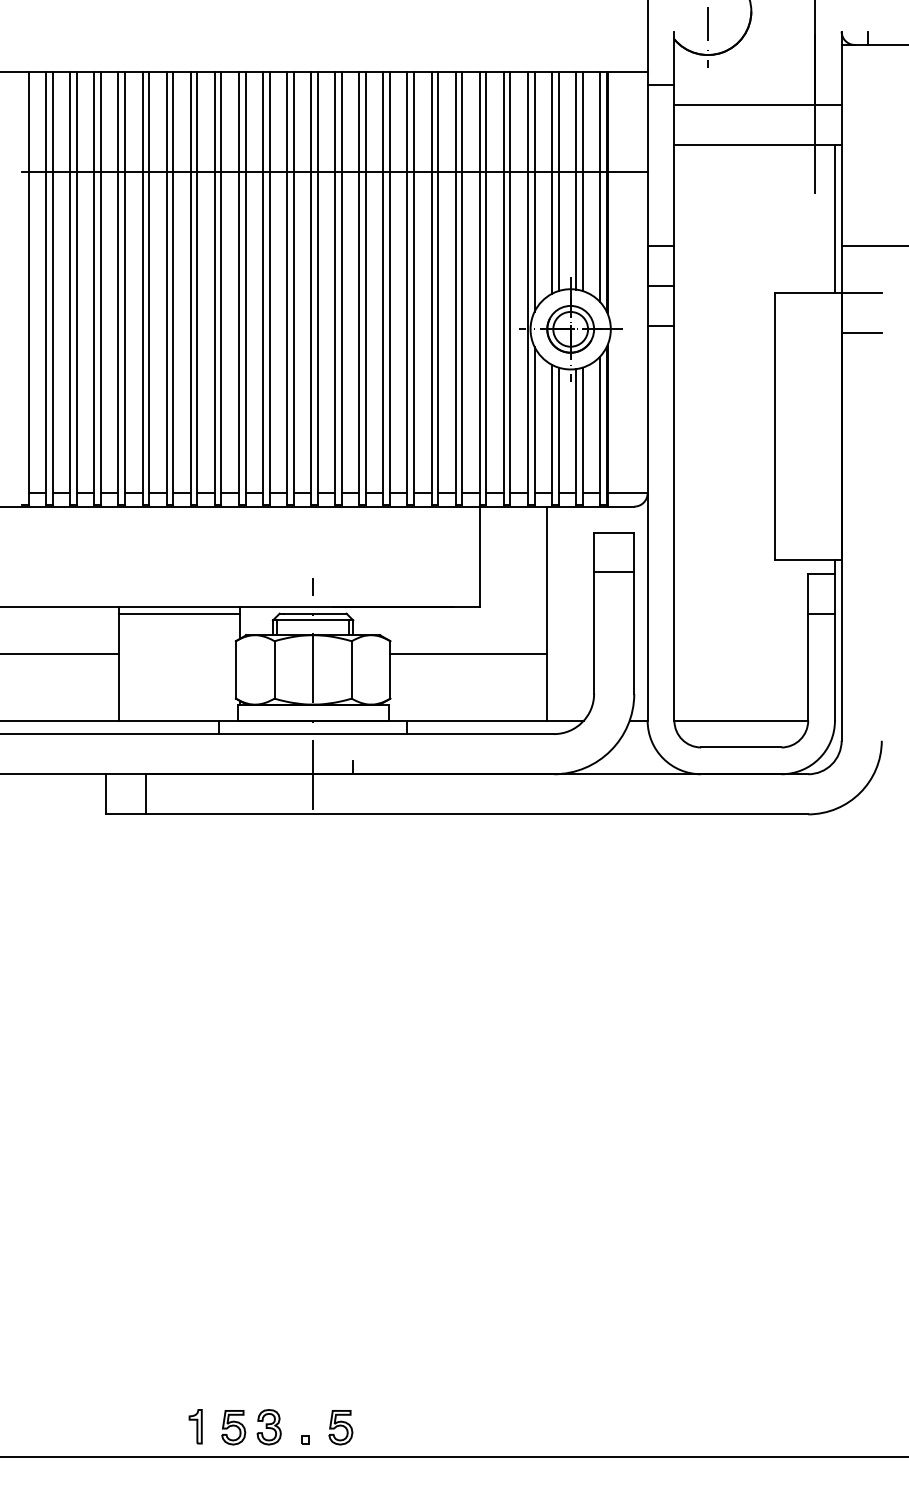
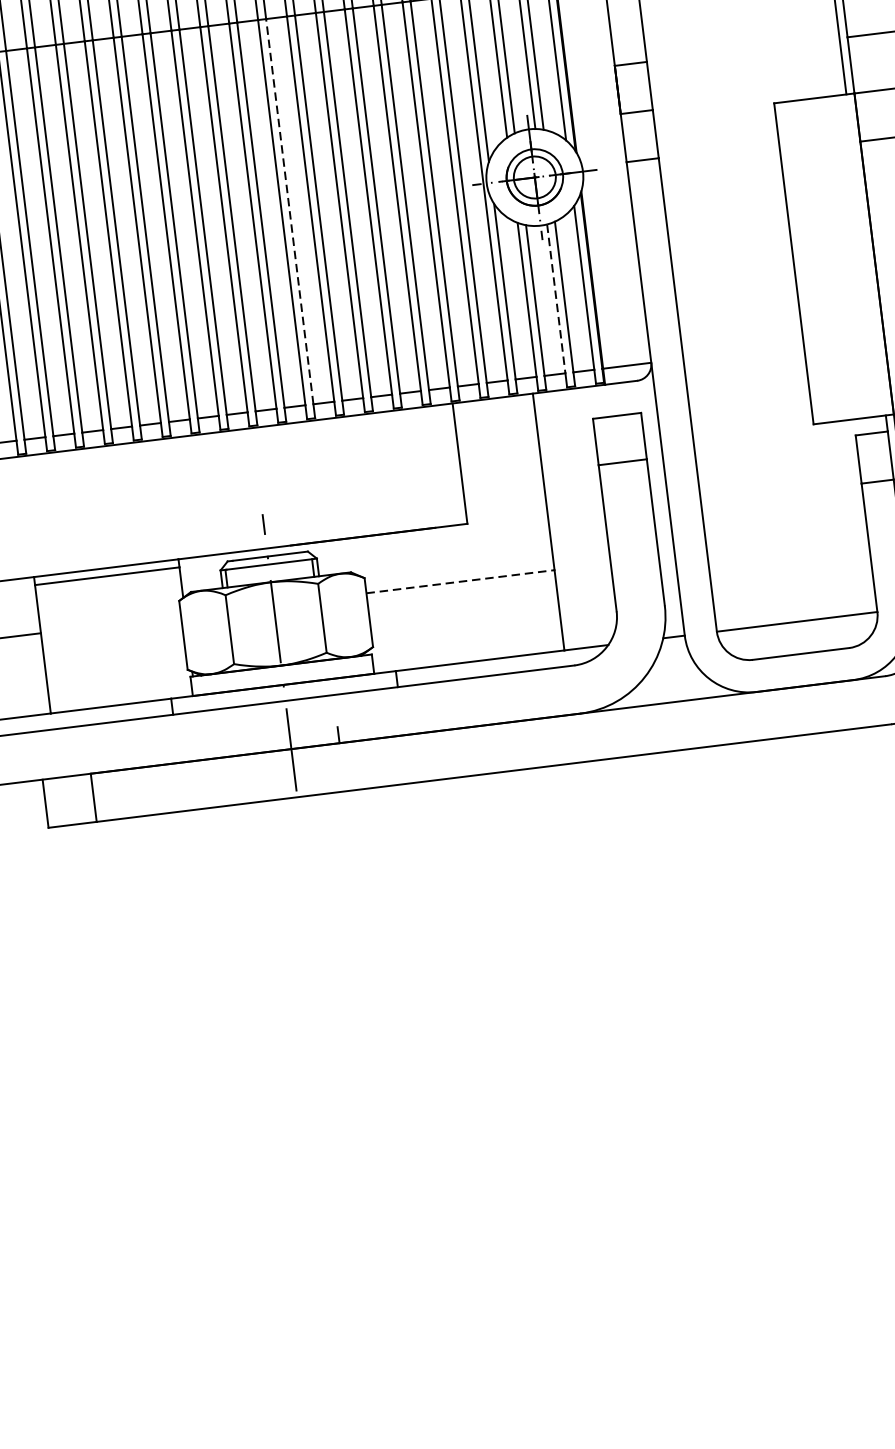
line: (365, 332) -> (289, 211), solid -> dashed
line: (576, 431) -> (556, 299), solid -> dashed
line: (469, 653) -> (461, 581), solid -> dashed

